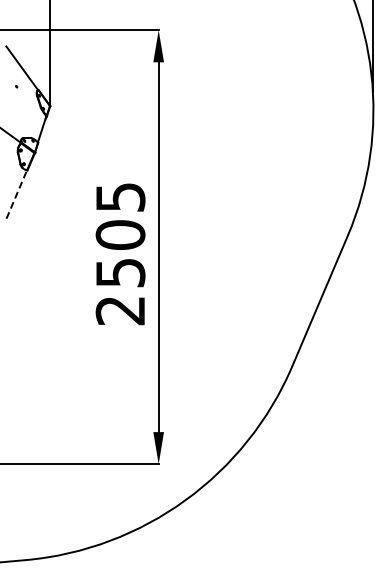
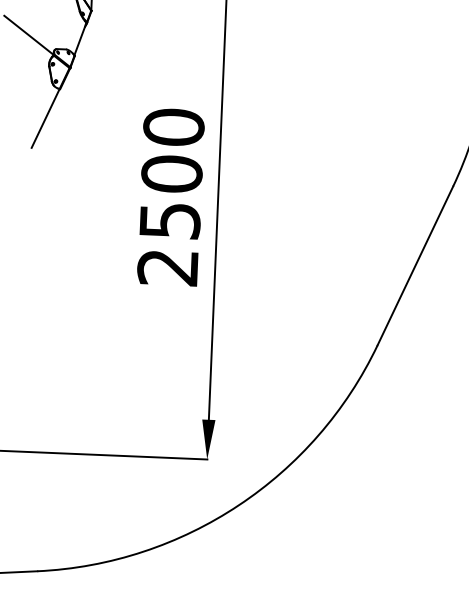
line: (17, 194) -> (46, 118), dashed -> solid
text: (120, 197) -> (173, 127), 2505 -> 2500

